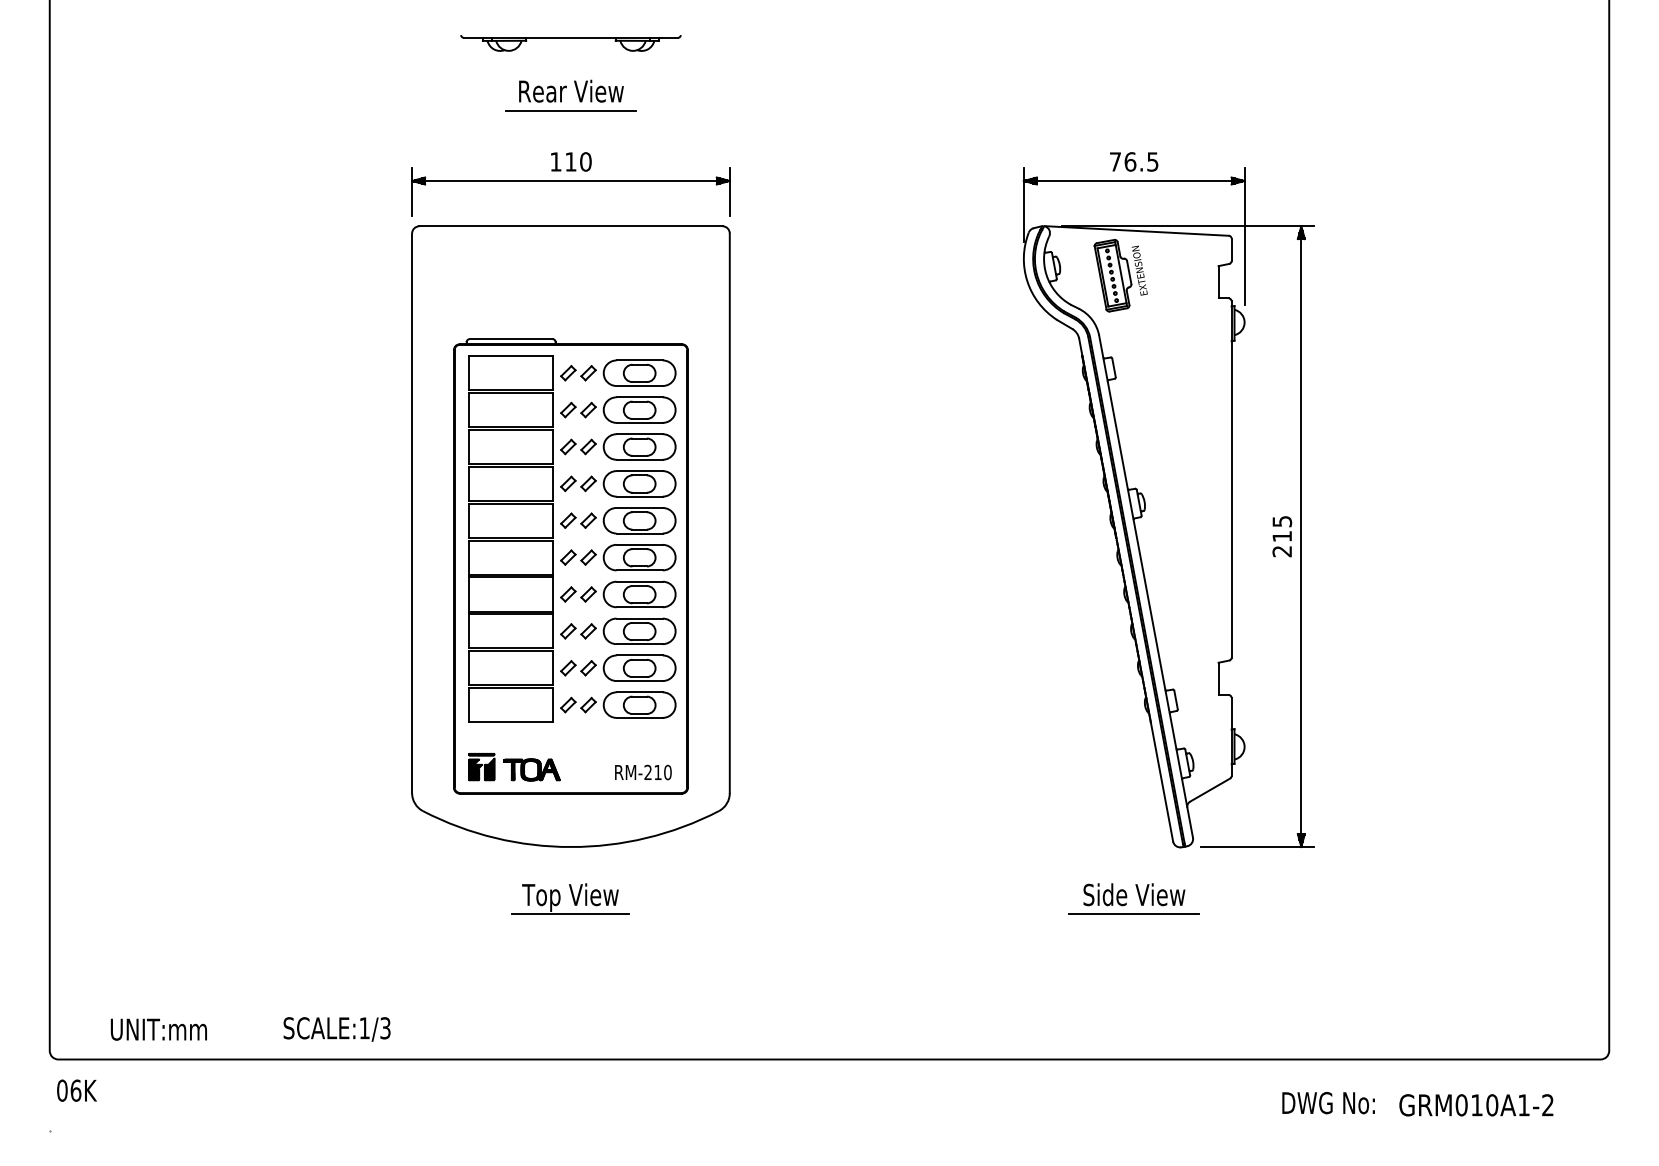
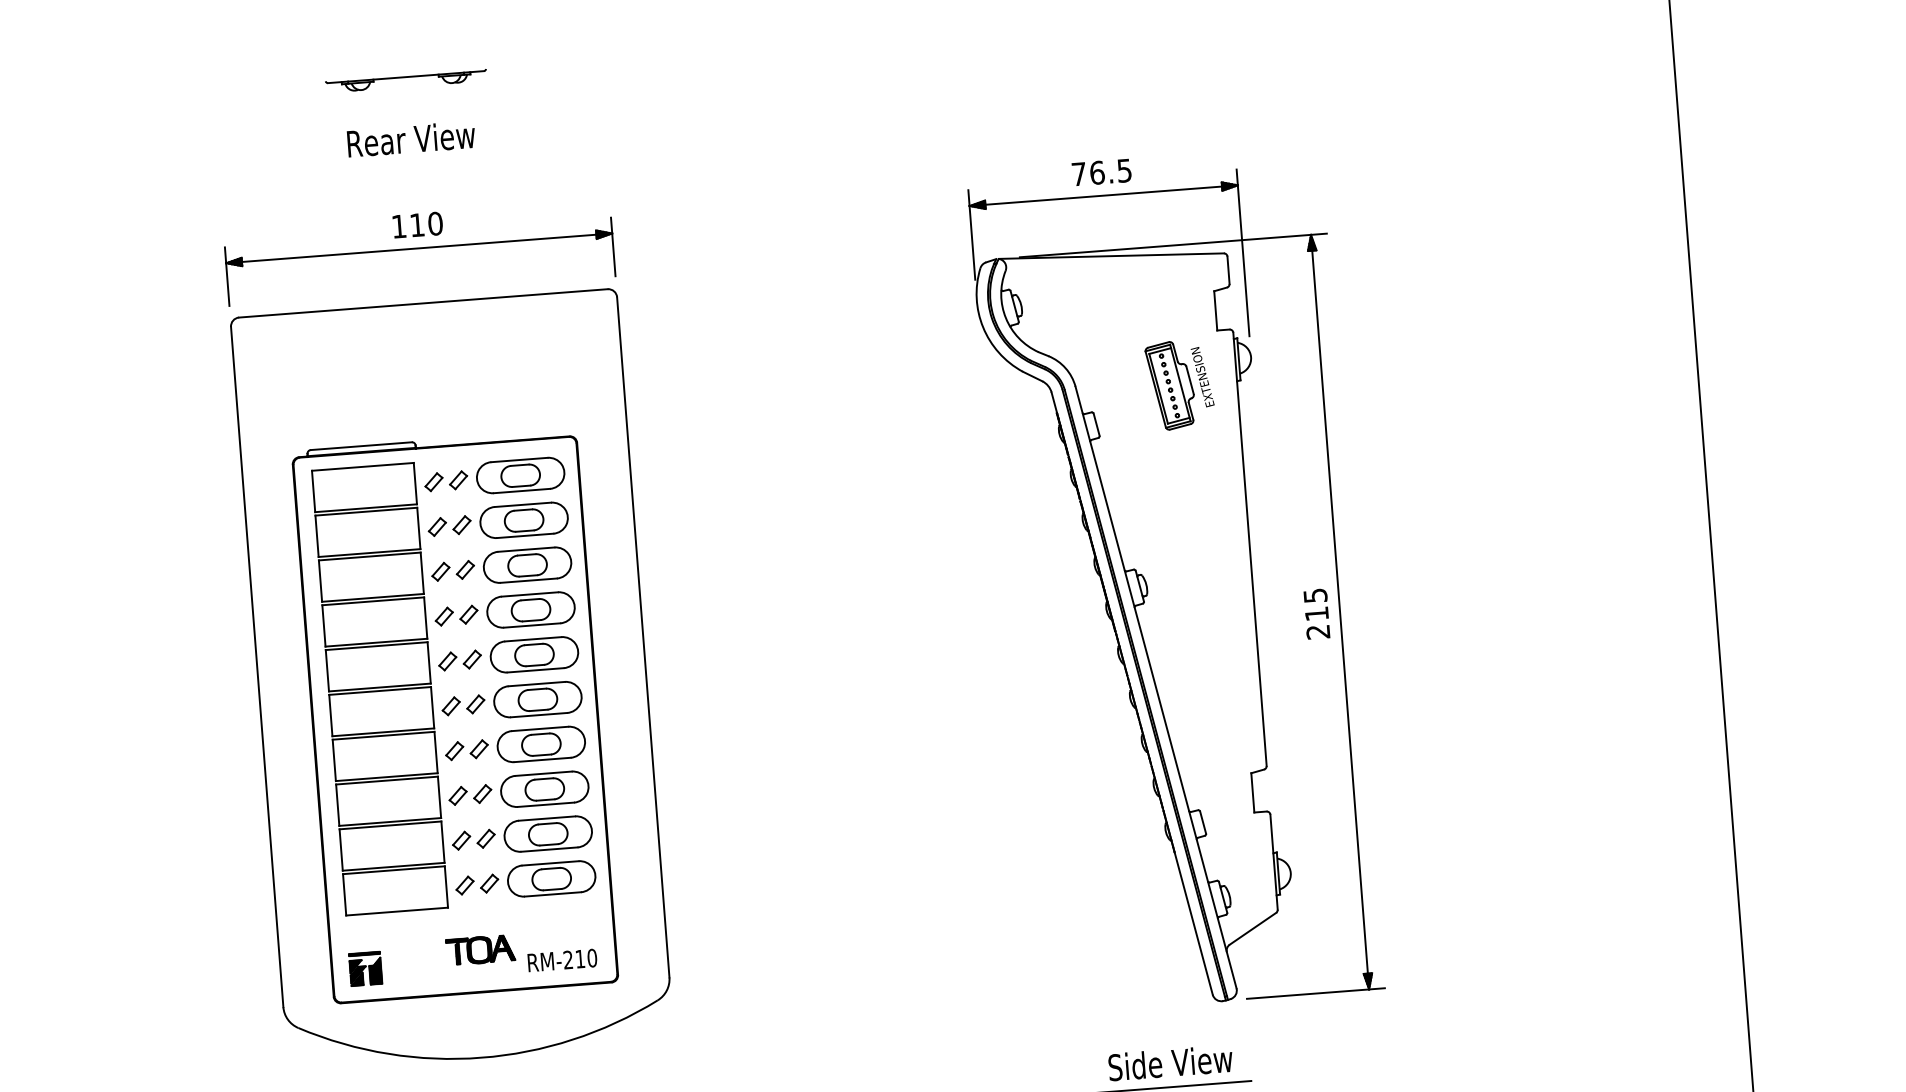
part: (570, 43) -> (405, 81), size x0.6
line: (570, 111) -> (412, 163), removed
part: (1120, 275) -> (1179, 384), moved
part: (531, 769) -> (479, 949), moved

